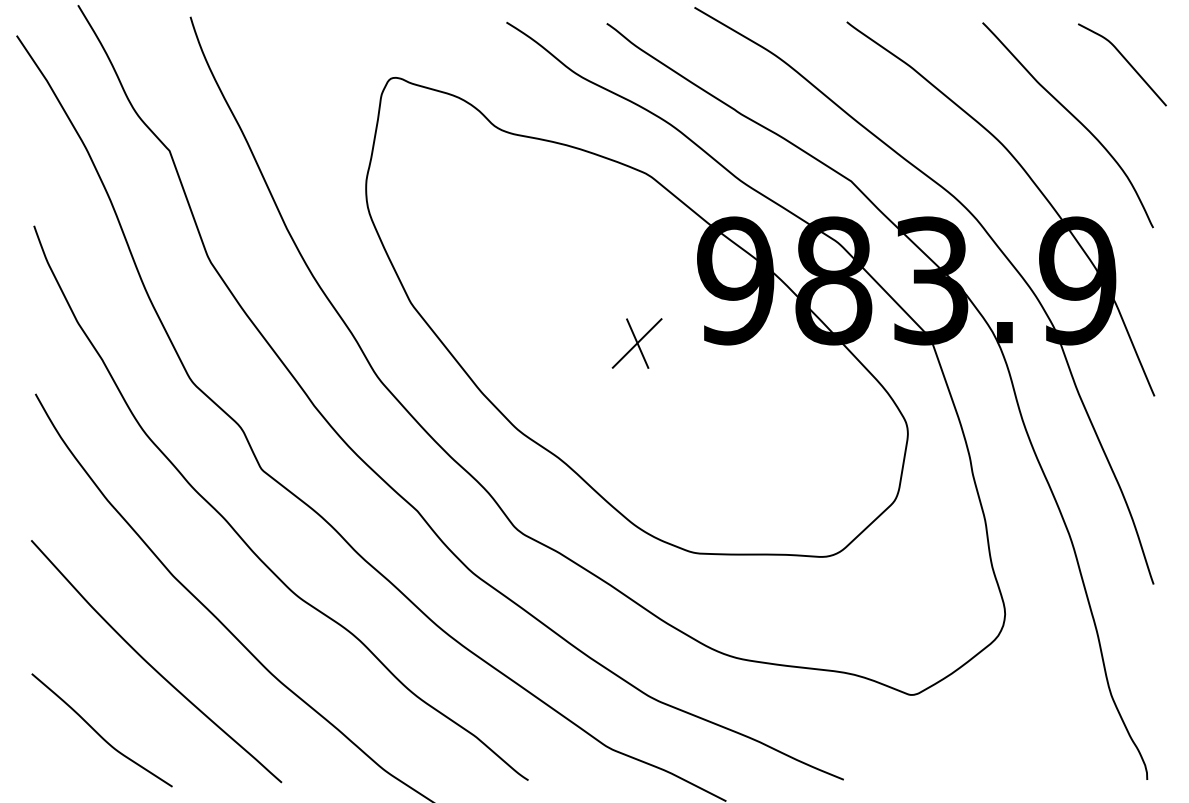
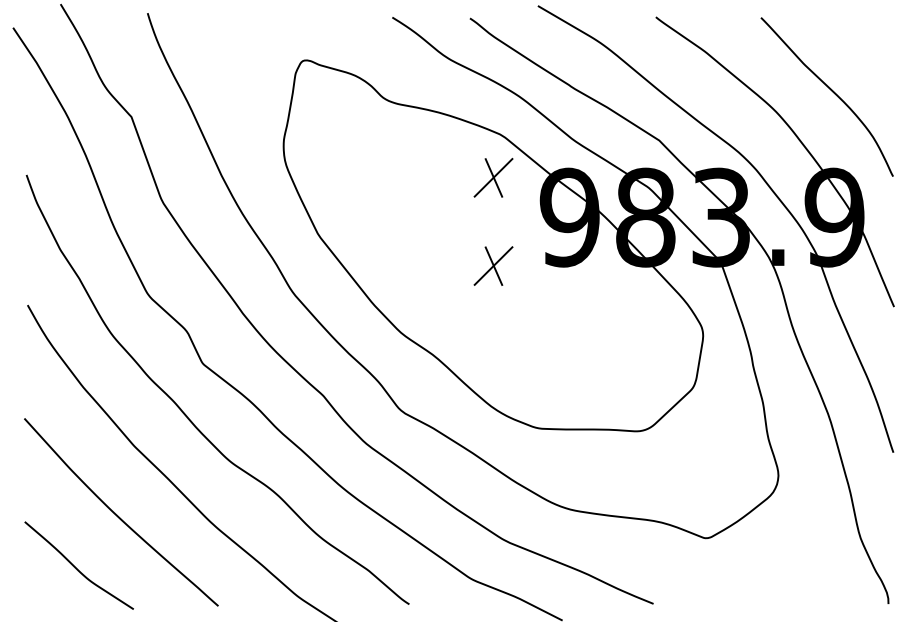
curve: (1125, 60) -> (871, 46), removed
part: (636, 229) -> (493, 177), added

